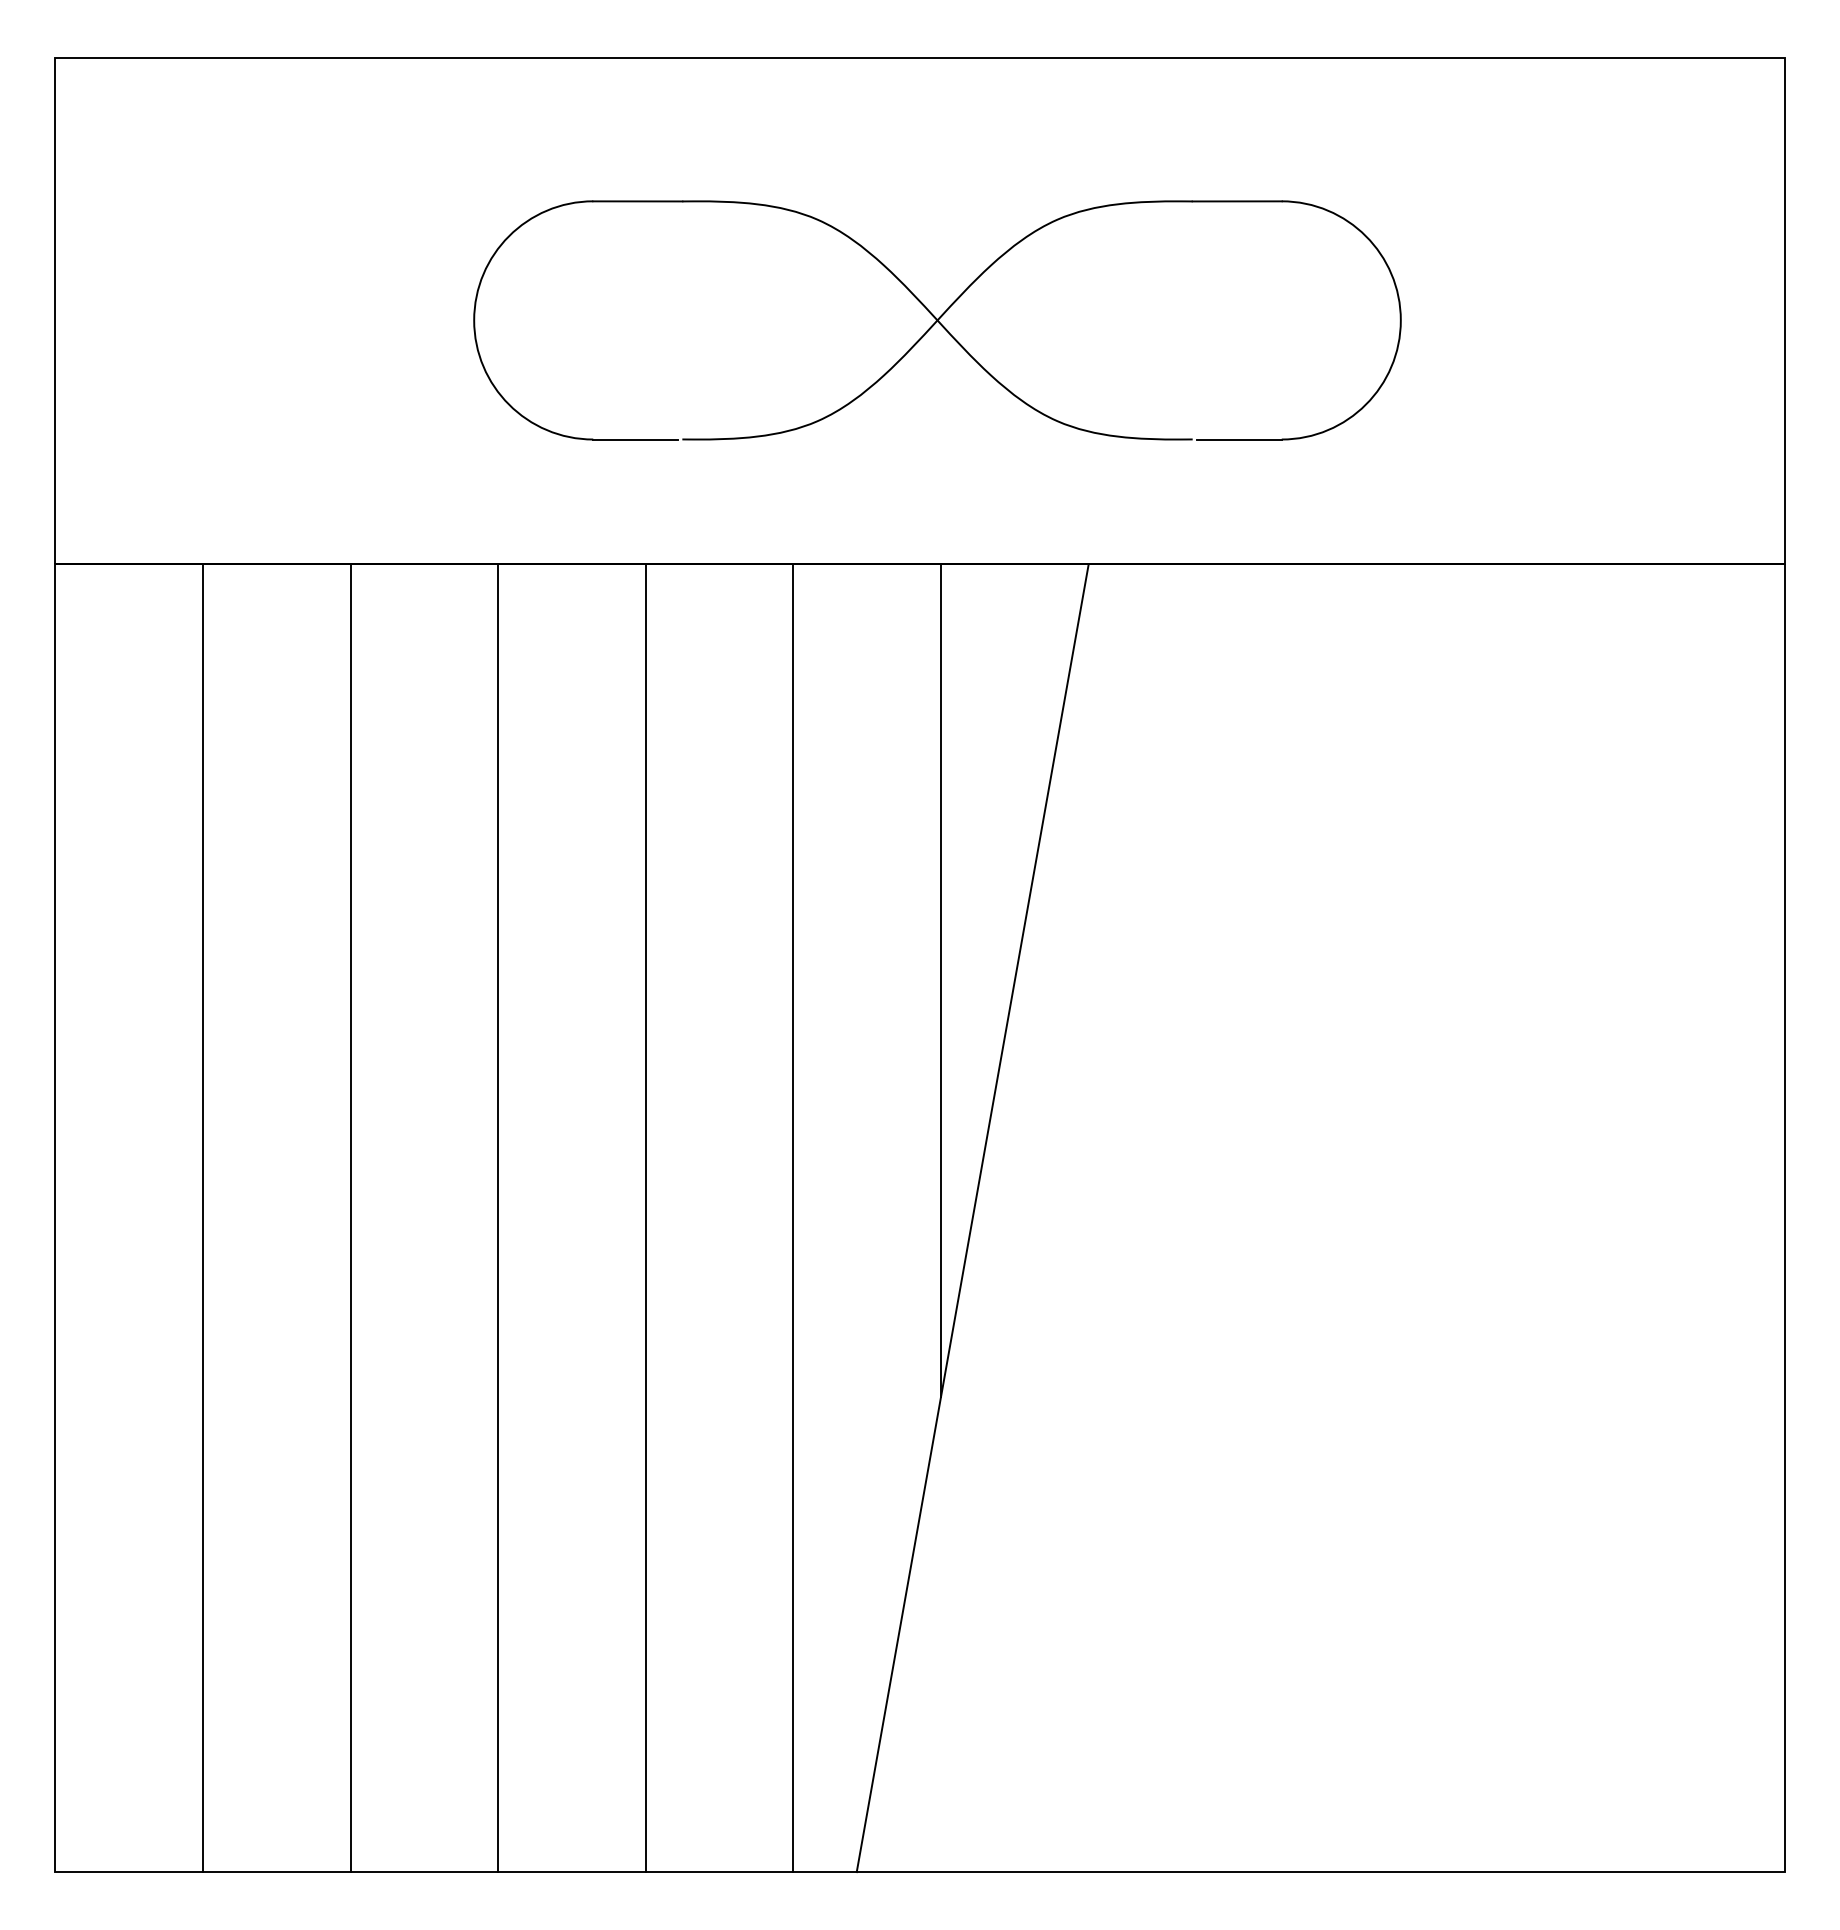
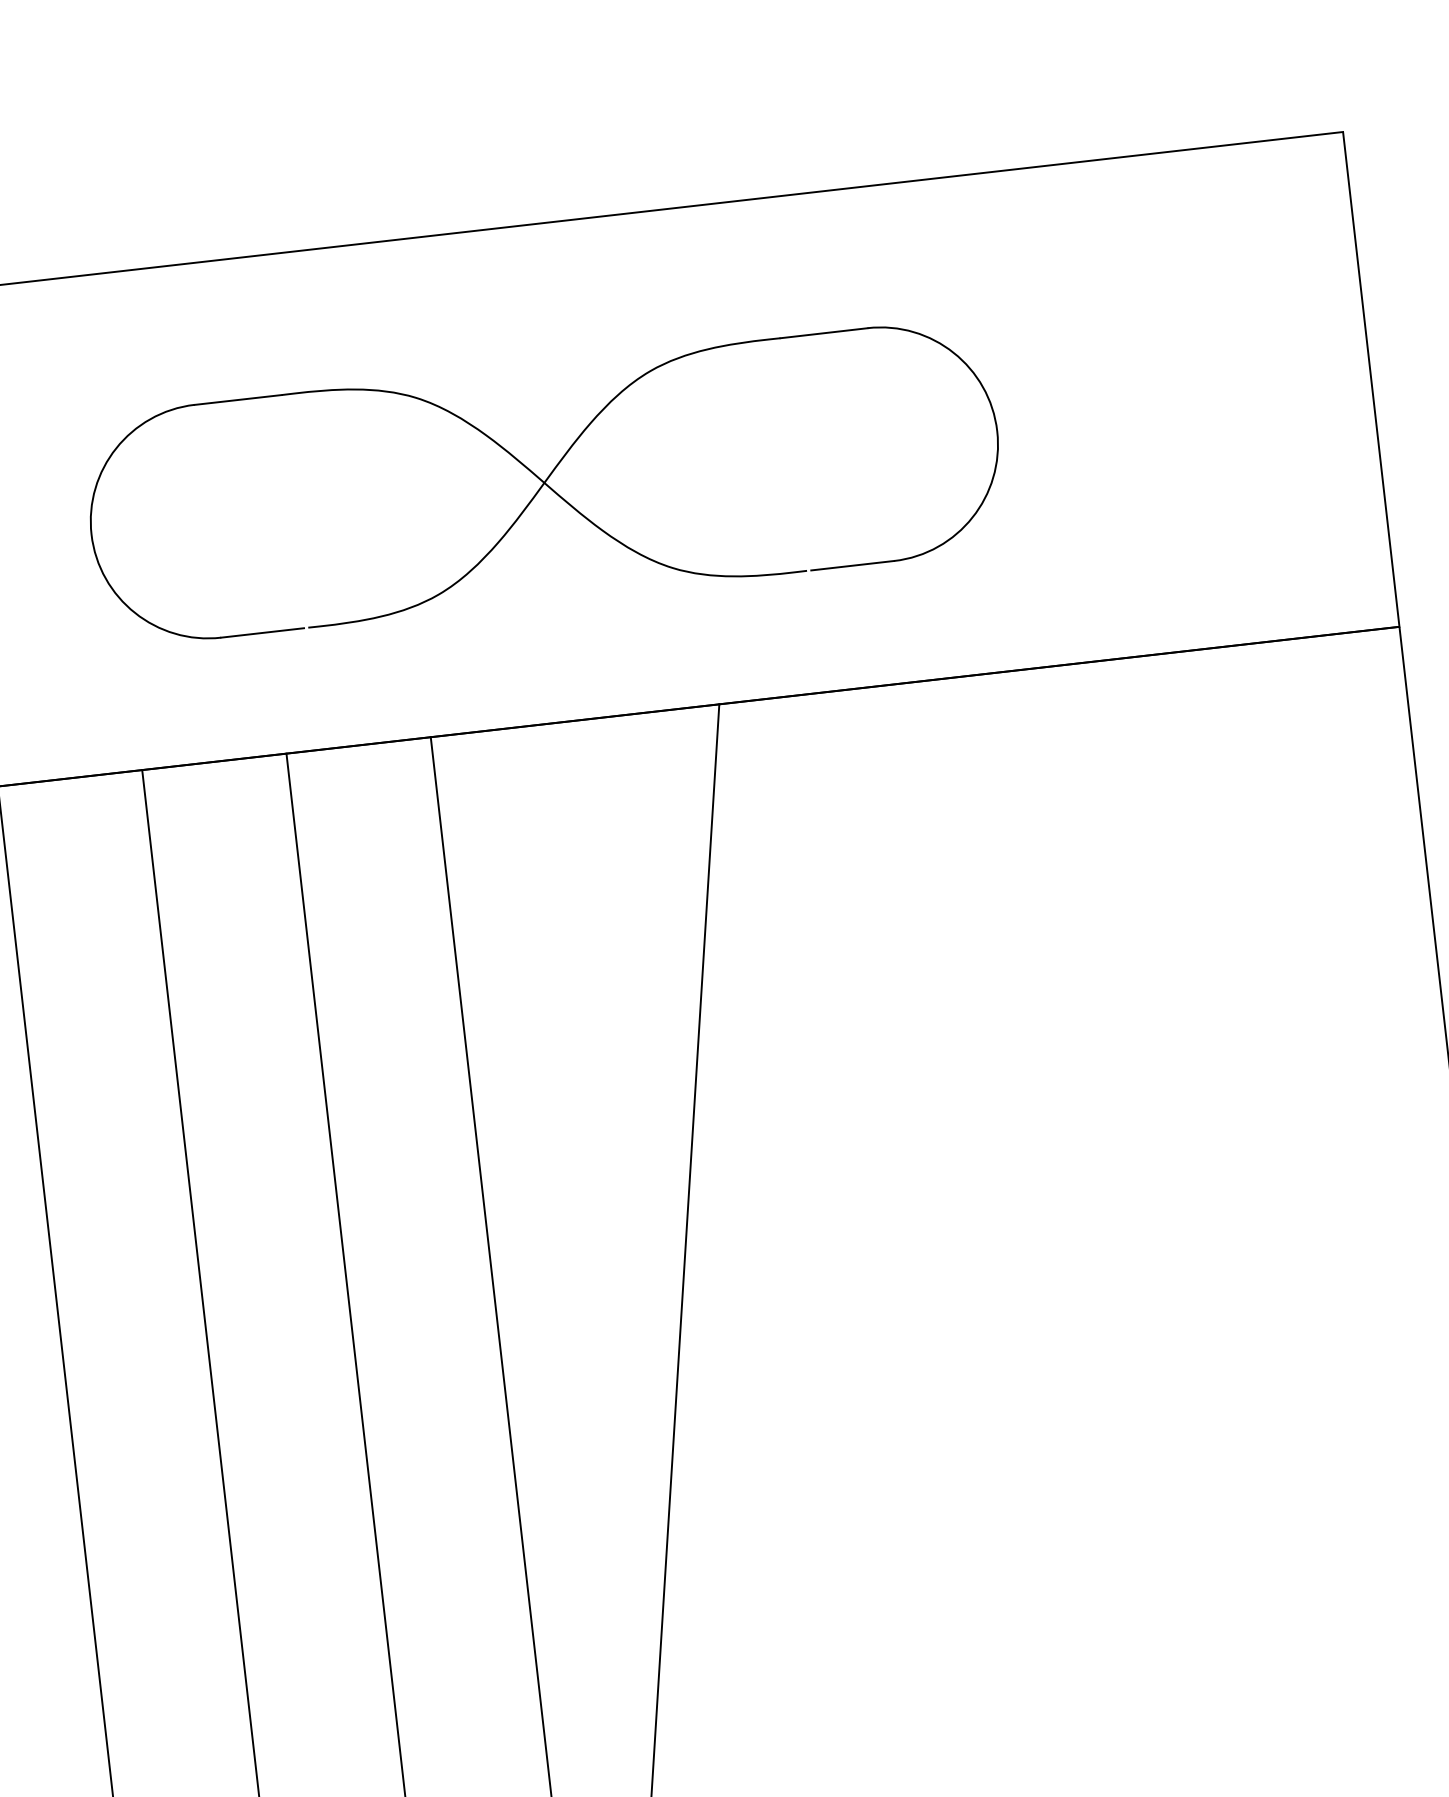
line: (941, 980) -> (621, 1127), removed

